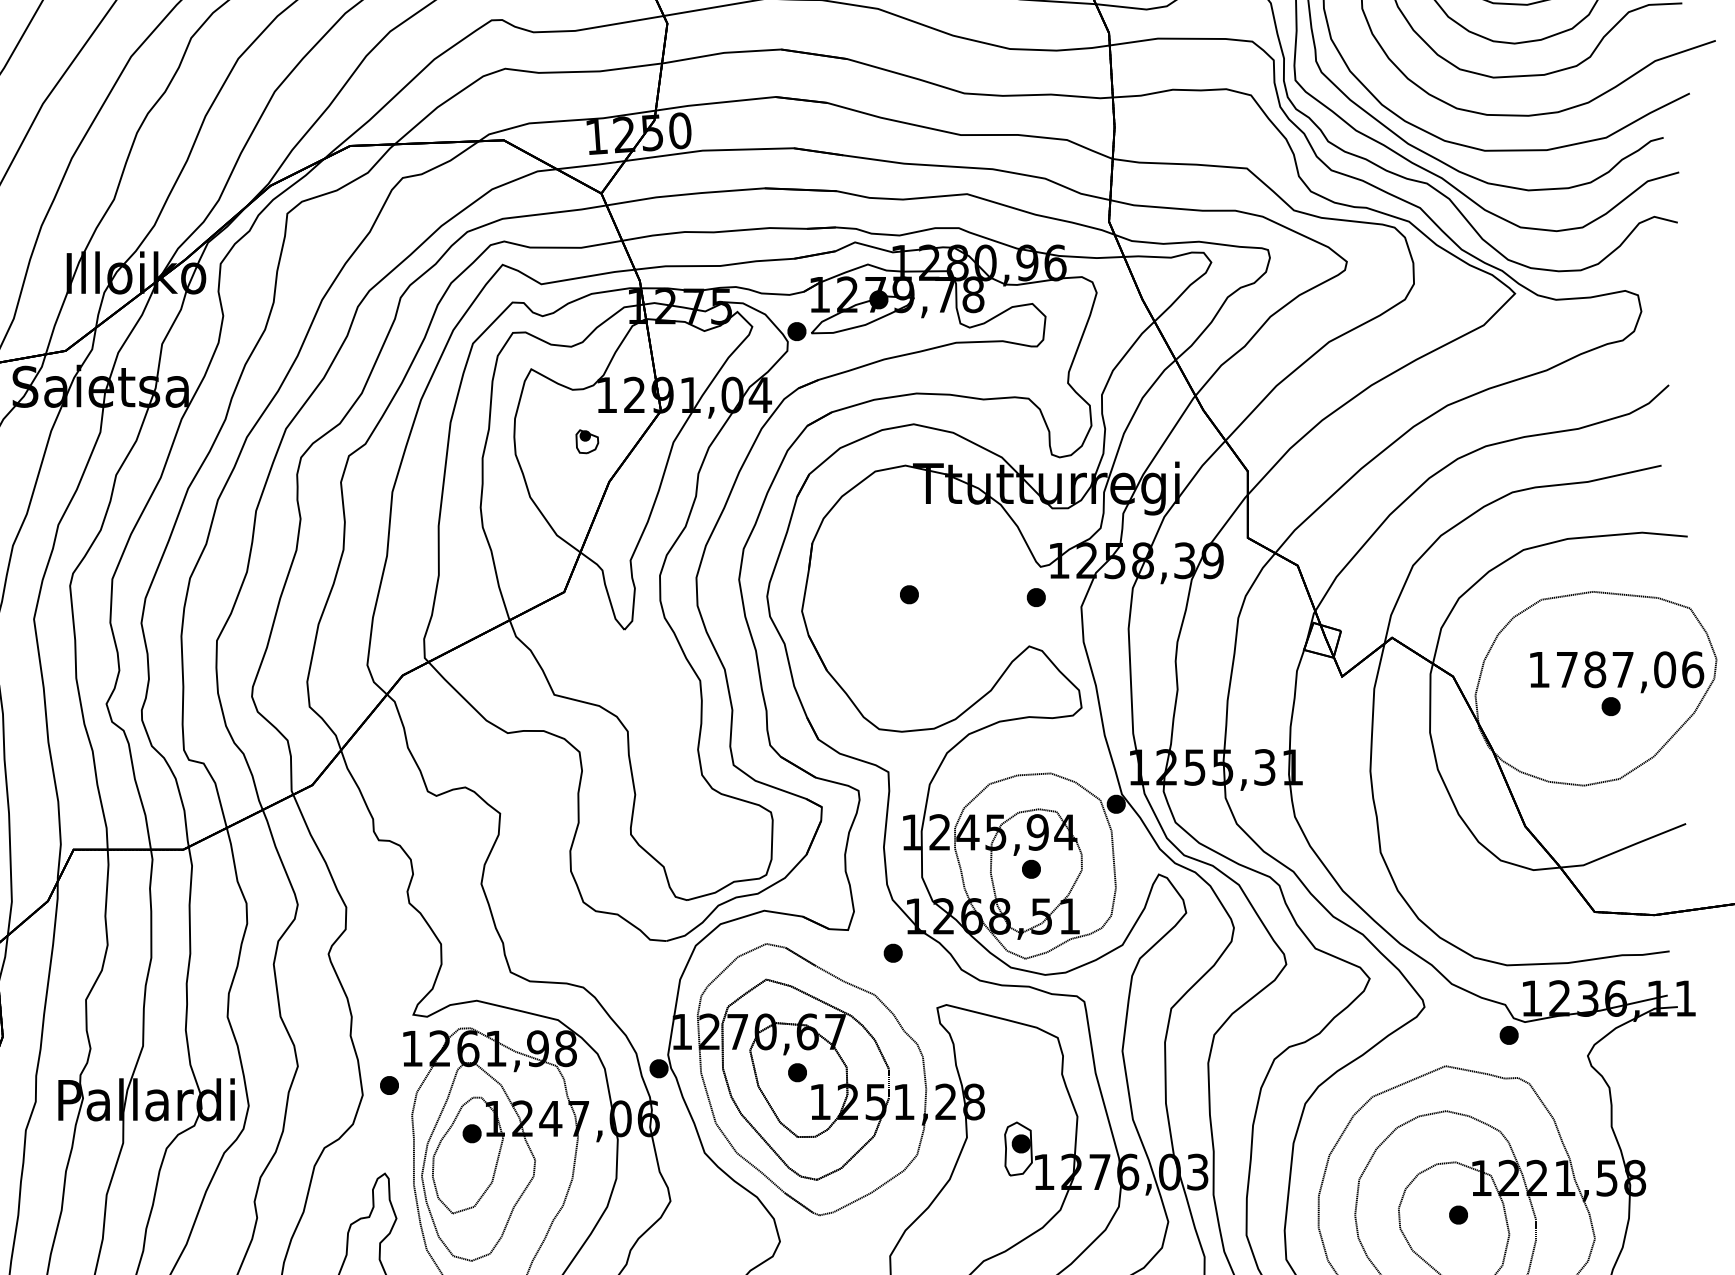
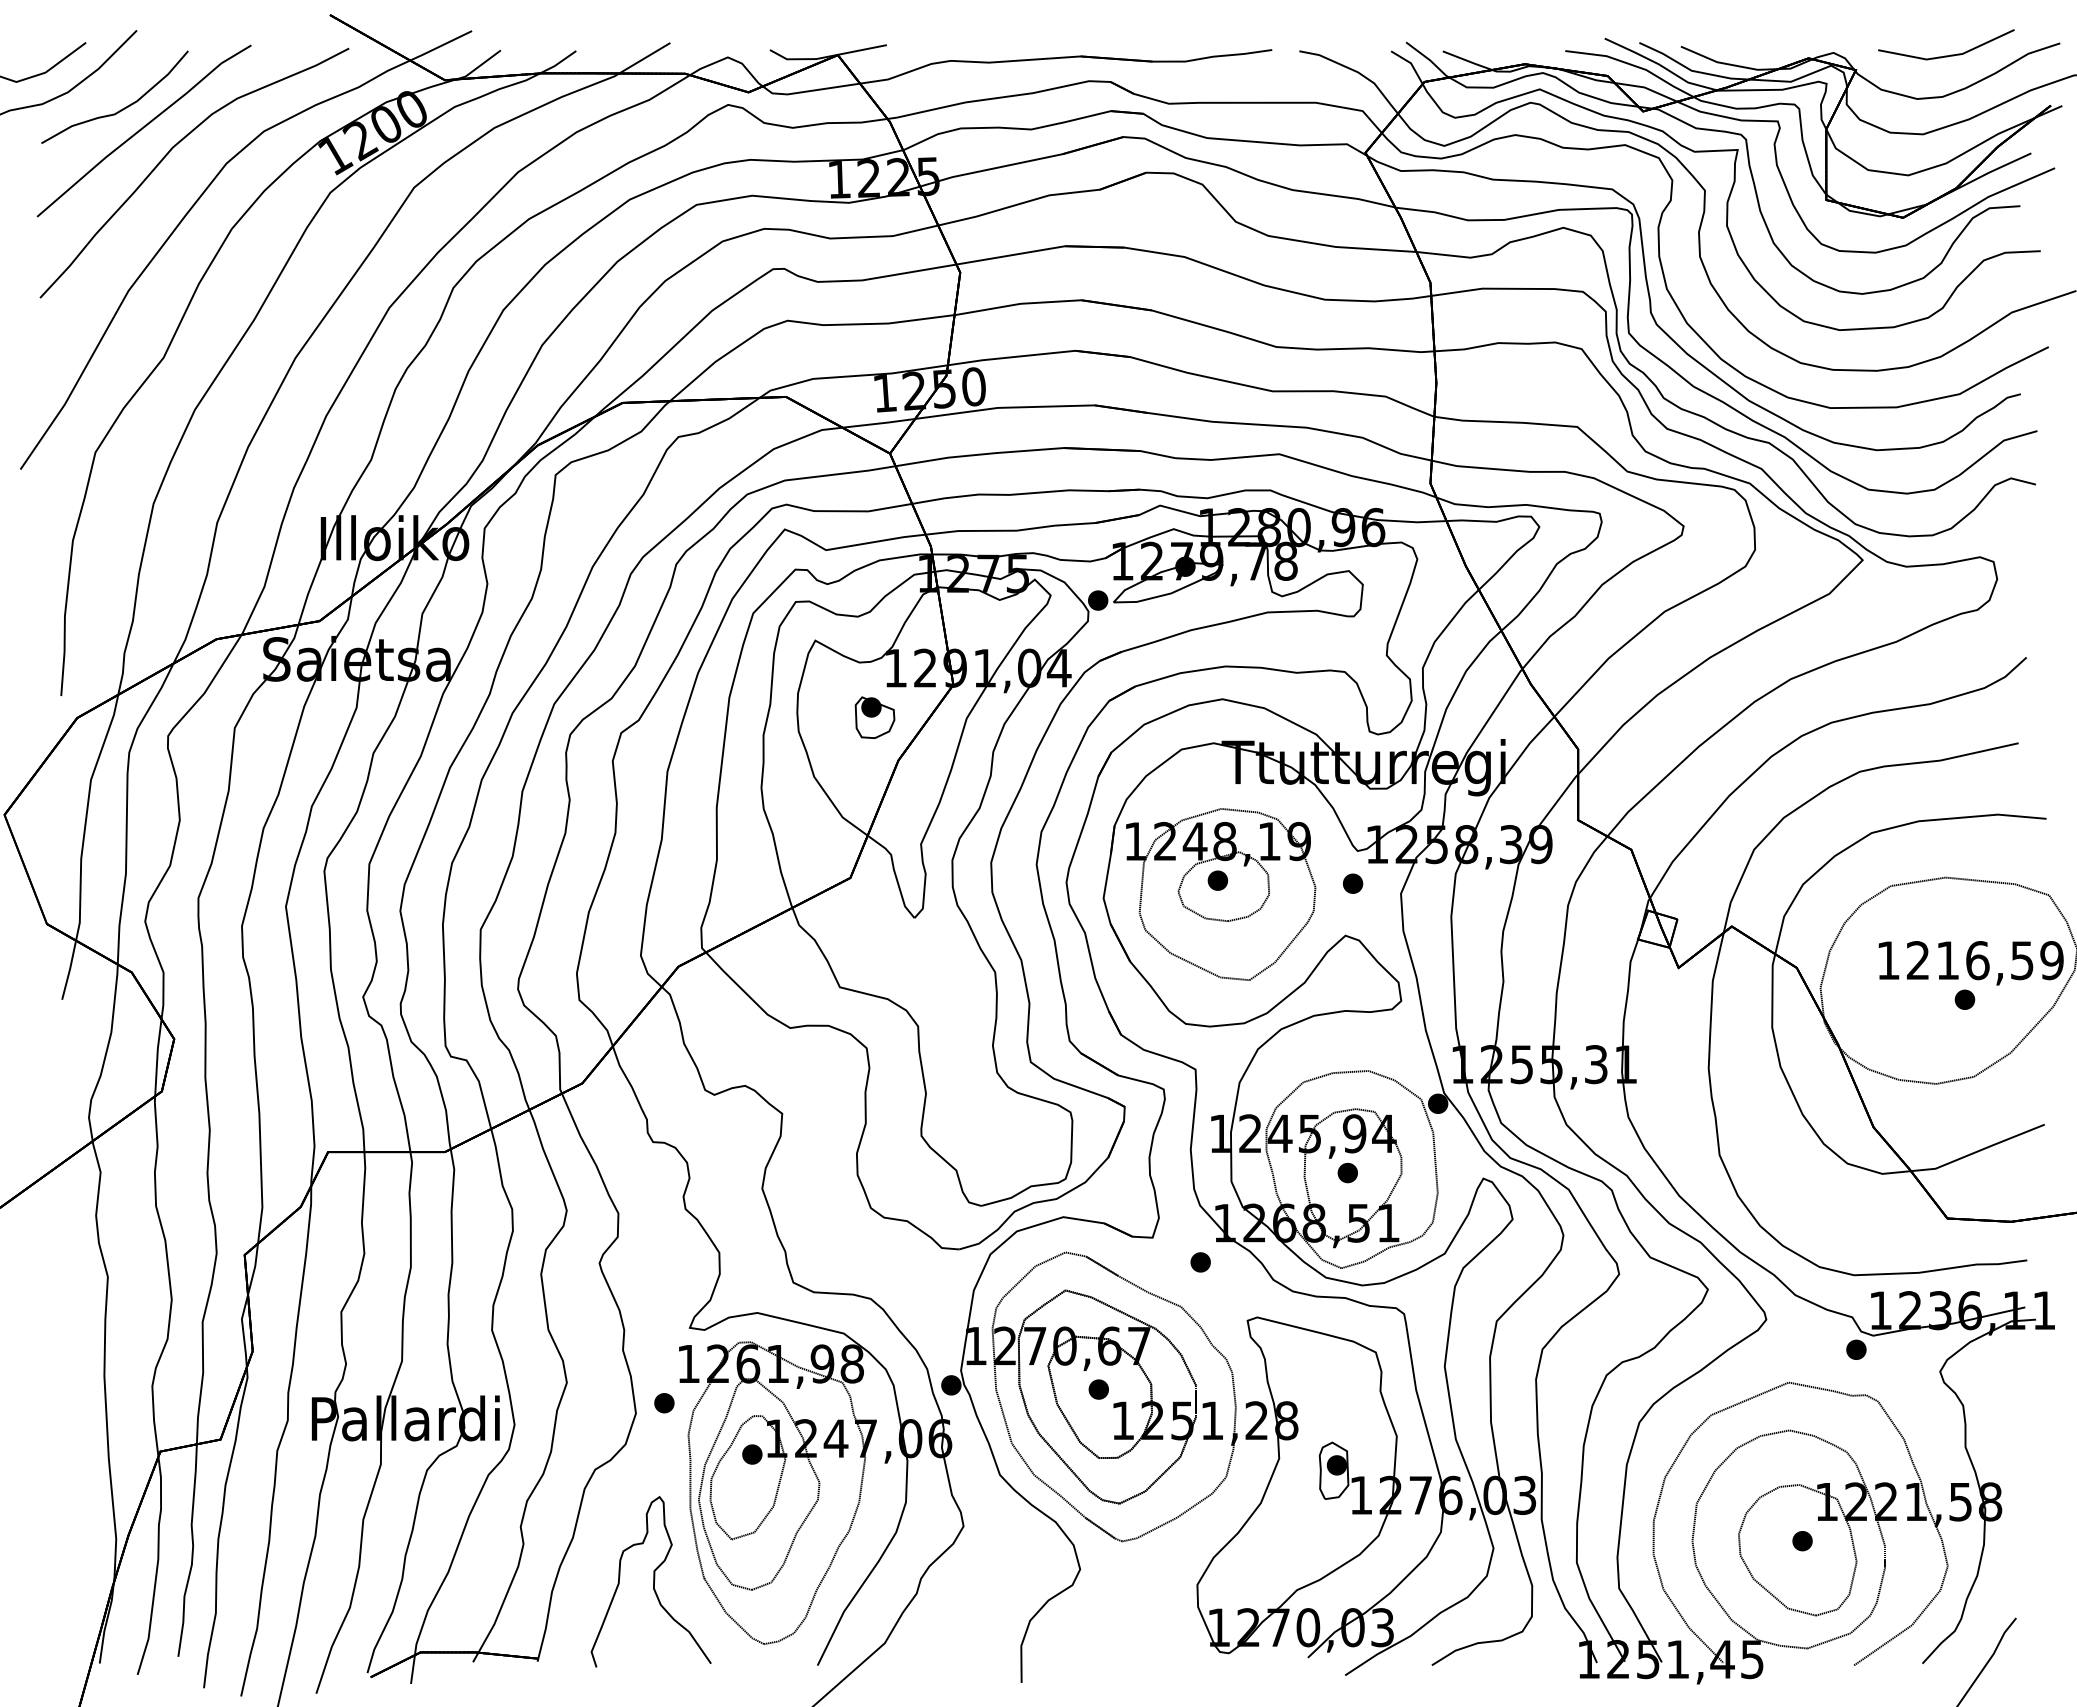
part: (586, 441) -> (874, 717), size x1.67
part: (912, 607) -> (1221, 894), added
text: (1630, 669) -> (1985, 960), 1787,06 -> 1216,59

